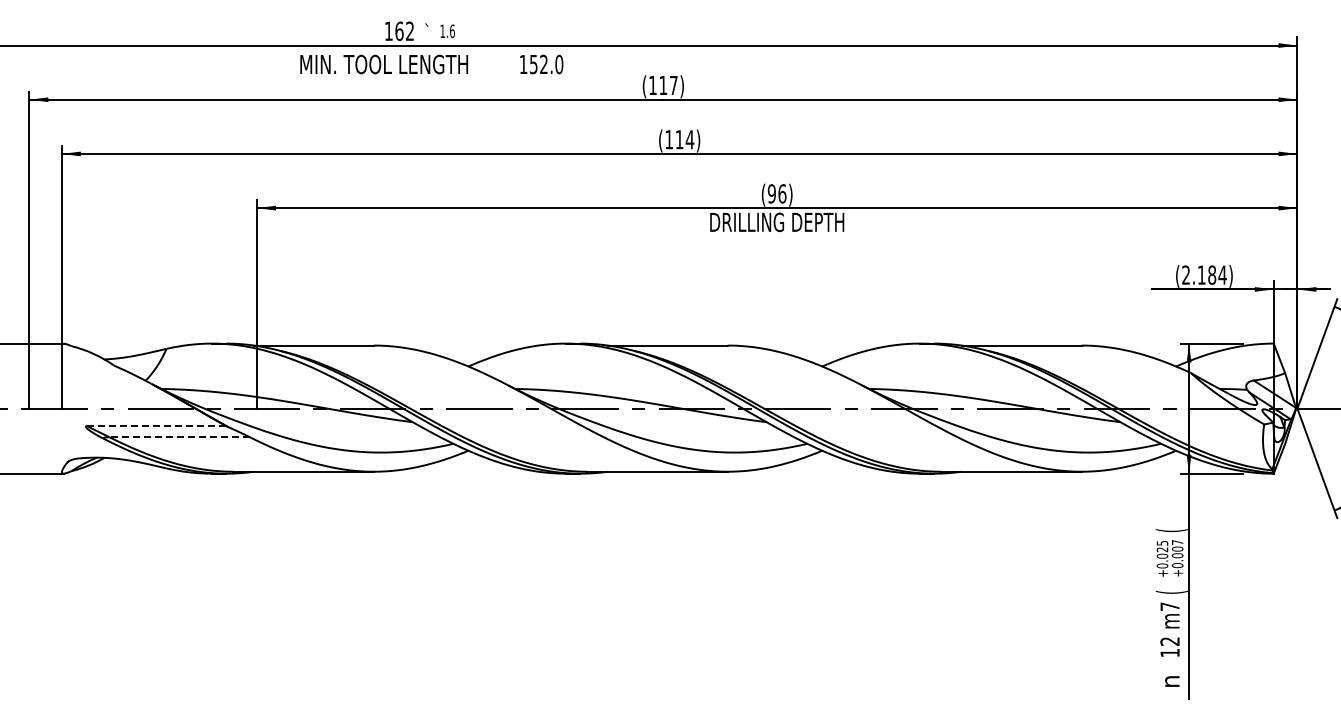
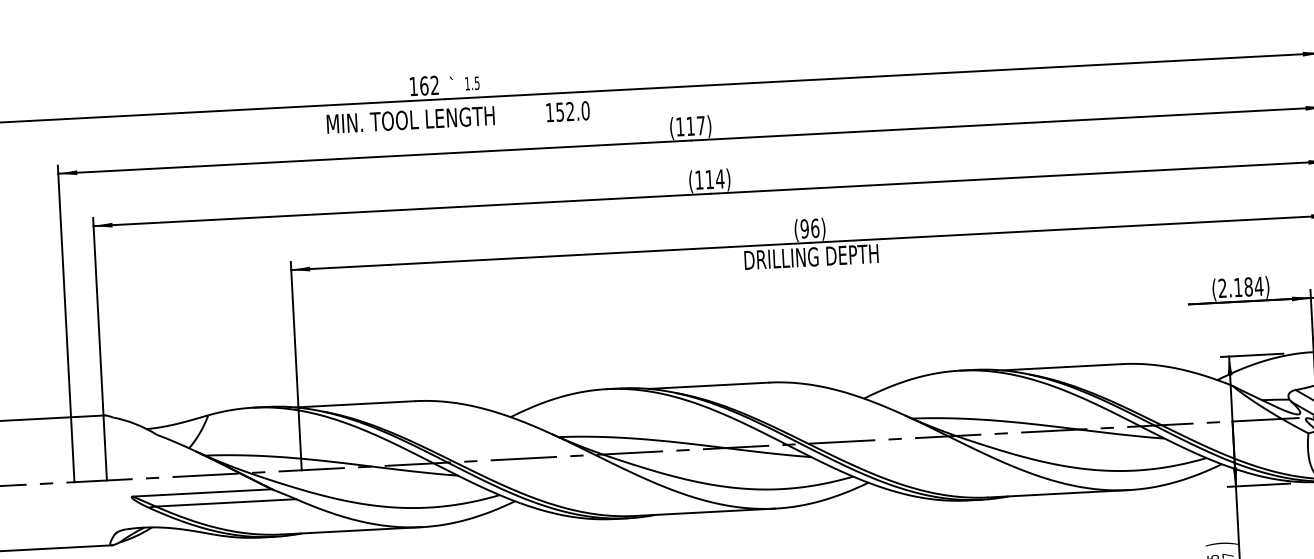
text: (452, 31) -> (477, 83), 1.6 -> 1.5
line: (156, 426) -> (202, 493), dashed -> solid
line: (179, 437) -> (225, 503), dashed -> solid
text: (1171, 530) -> (1221, 544), ( -> )

